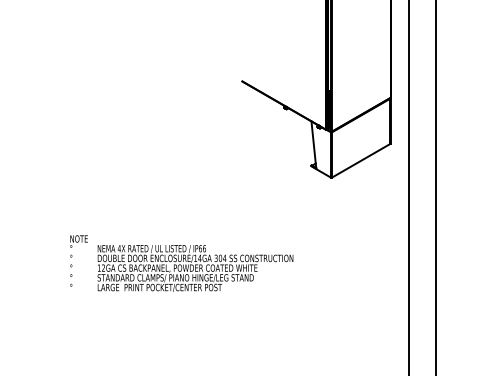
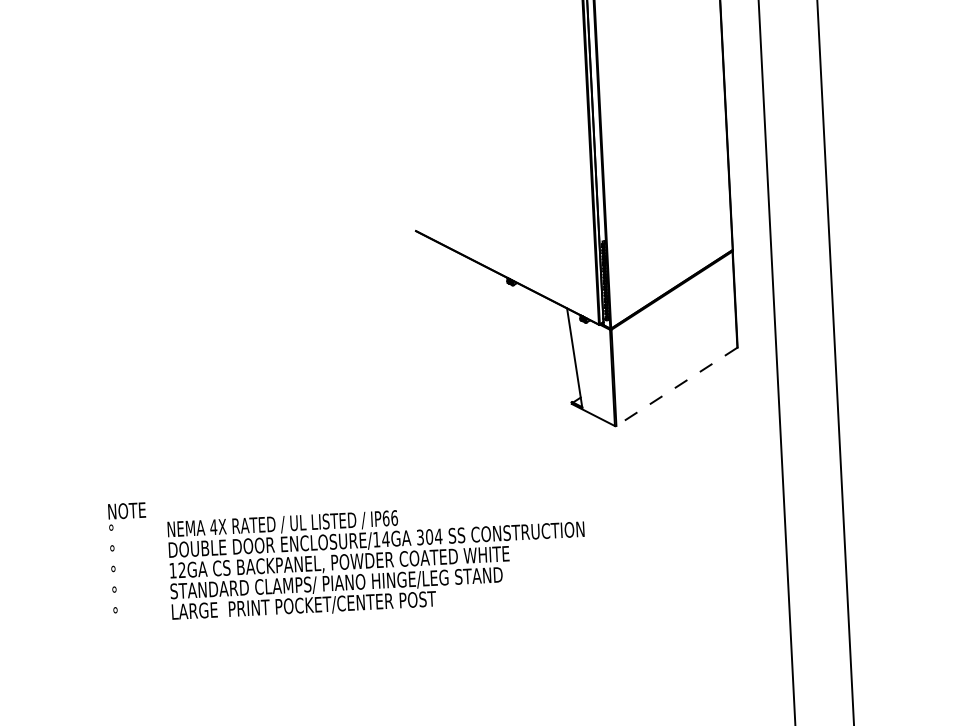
line: (361, 160) -> (677, 386), solid -> dashed
text: (181, 263) -> (347, 552), moved

